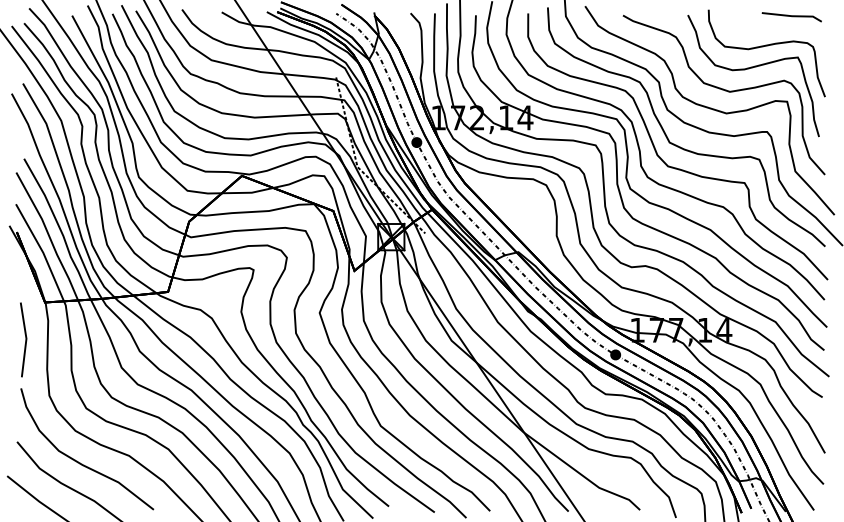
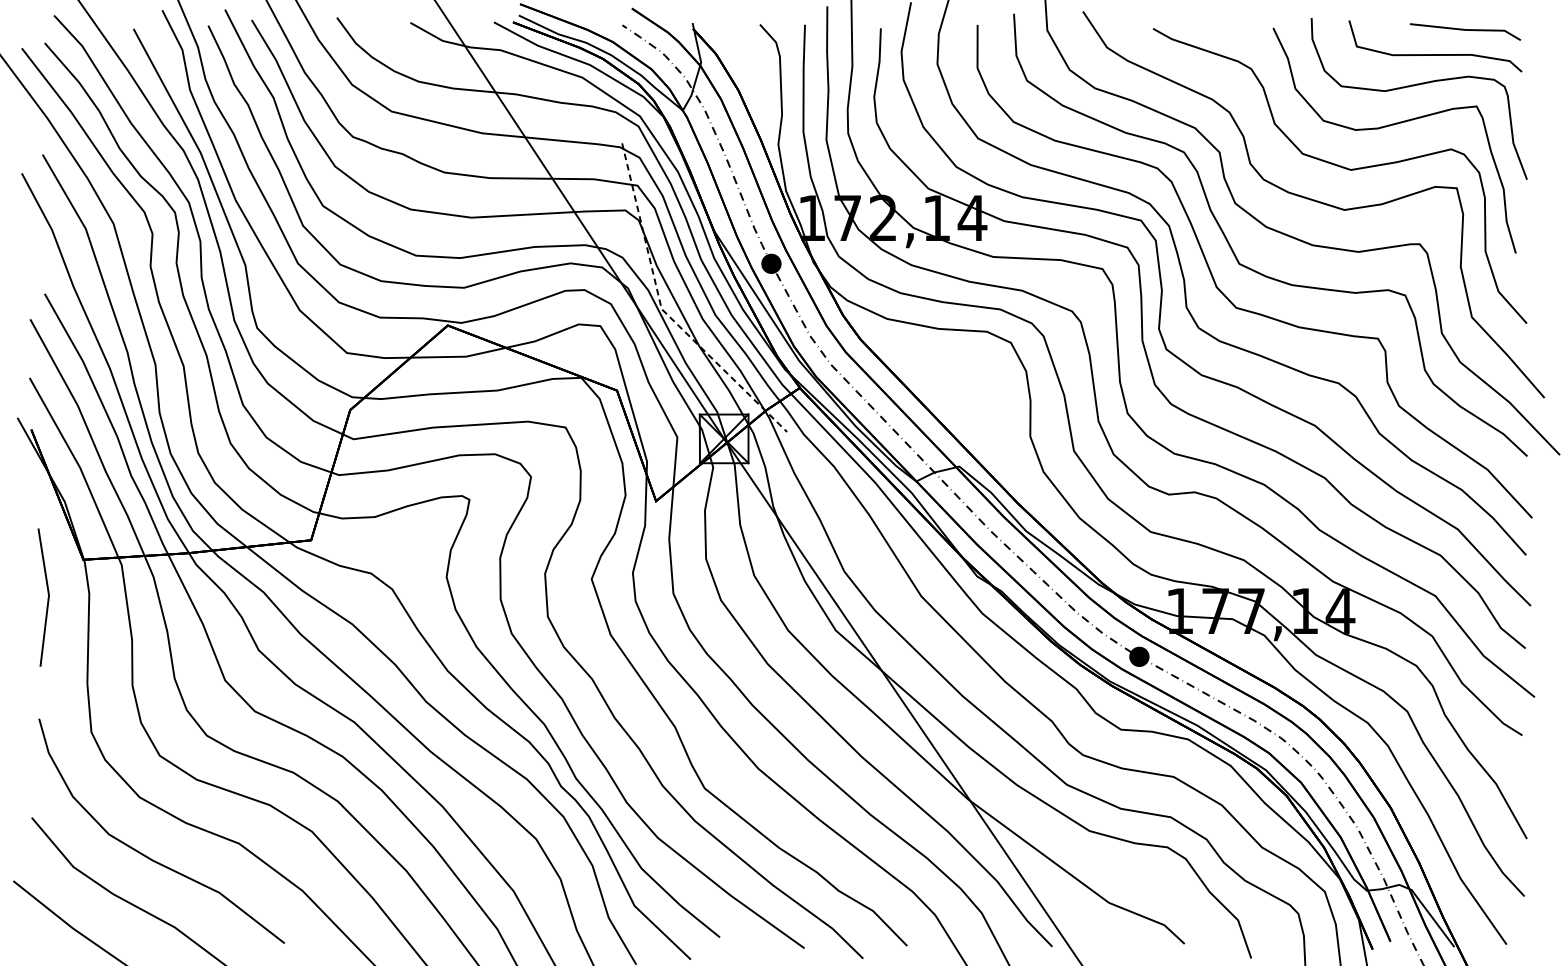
curve: (775, 28) -> (1435, 52), added
line: (25, 339) -> (47, 596), moved

